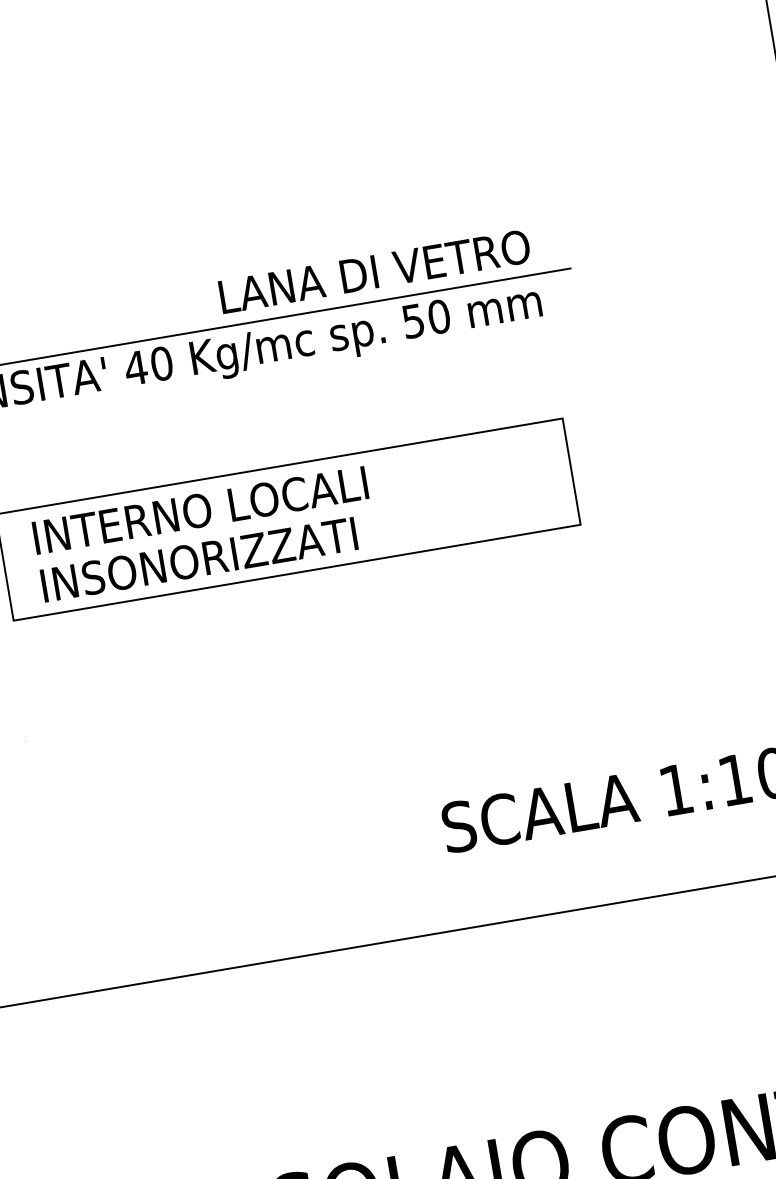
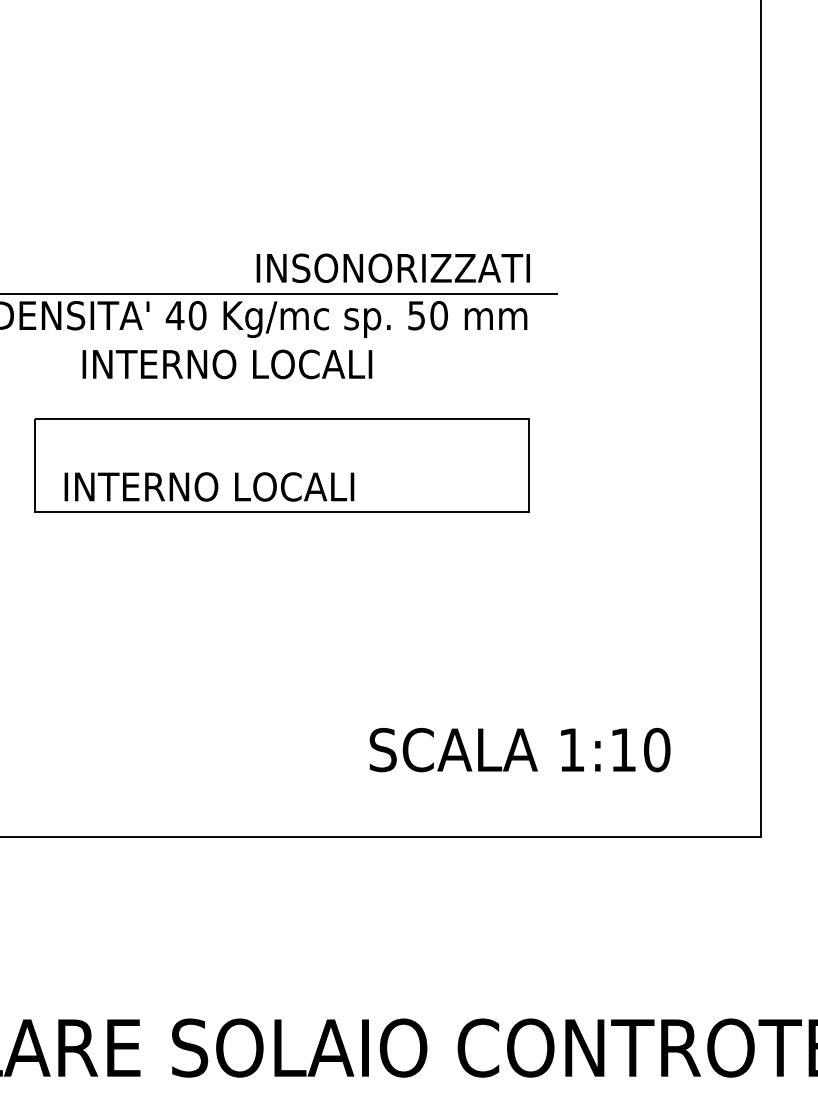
text: (378, 271) -> (394, 268), LANA DI VETRO -> INSONORIZZATI
text: (200, 510) -> (227, 364), moved
text: (227, 554) -> (225, 486), INSONORIZZATI -> INTERNO LOCALI

